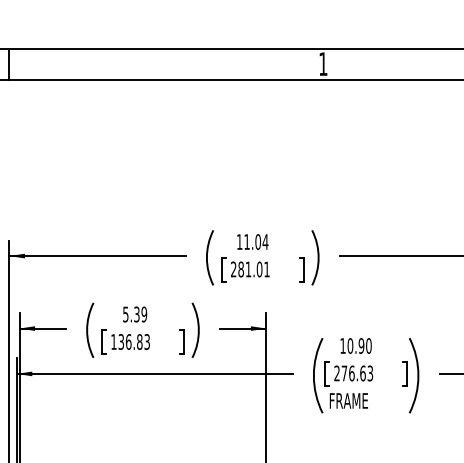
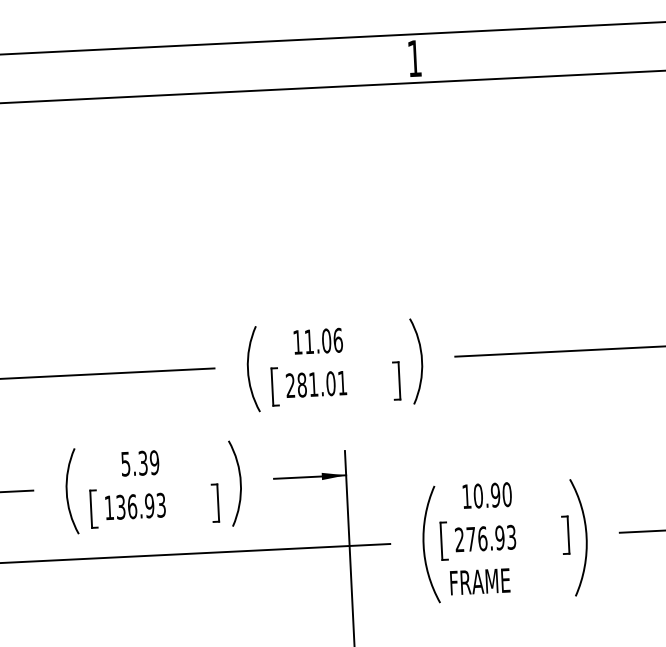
text: (265, 241) -> (338, 339), 11.04 -> 11.06
text: (139, 341) -> (149, 505), 136.83 -> 136.93
text: (362, 373) -> (499, 538), 276.63 -> 276.93

